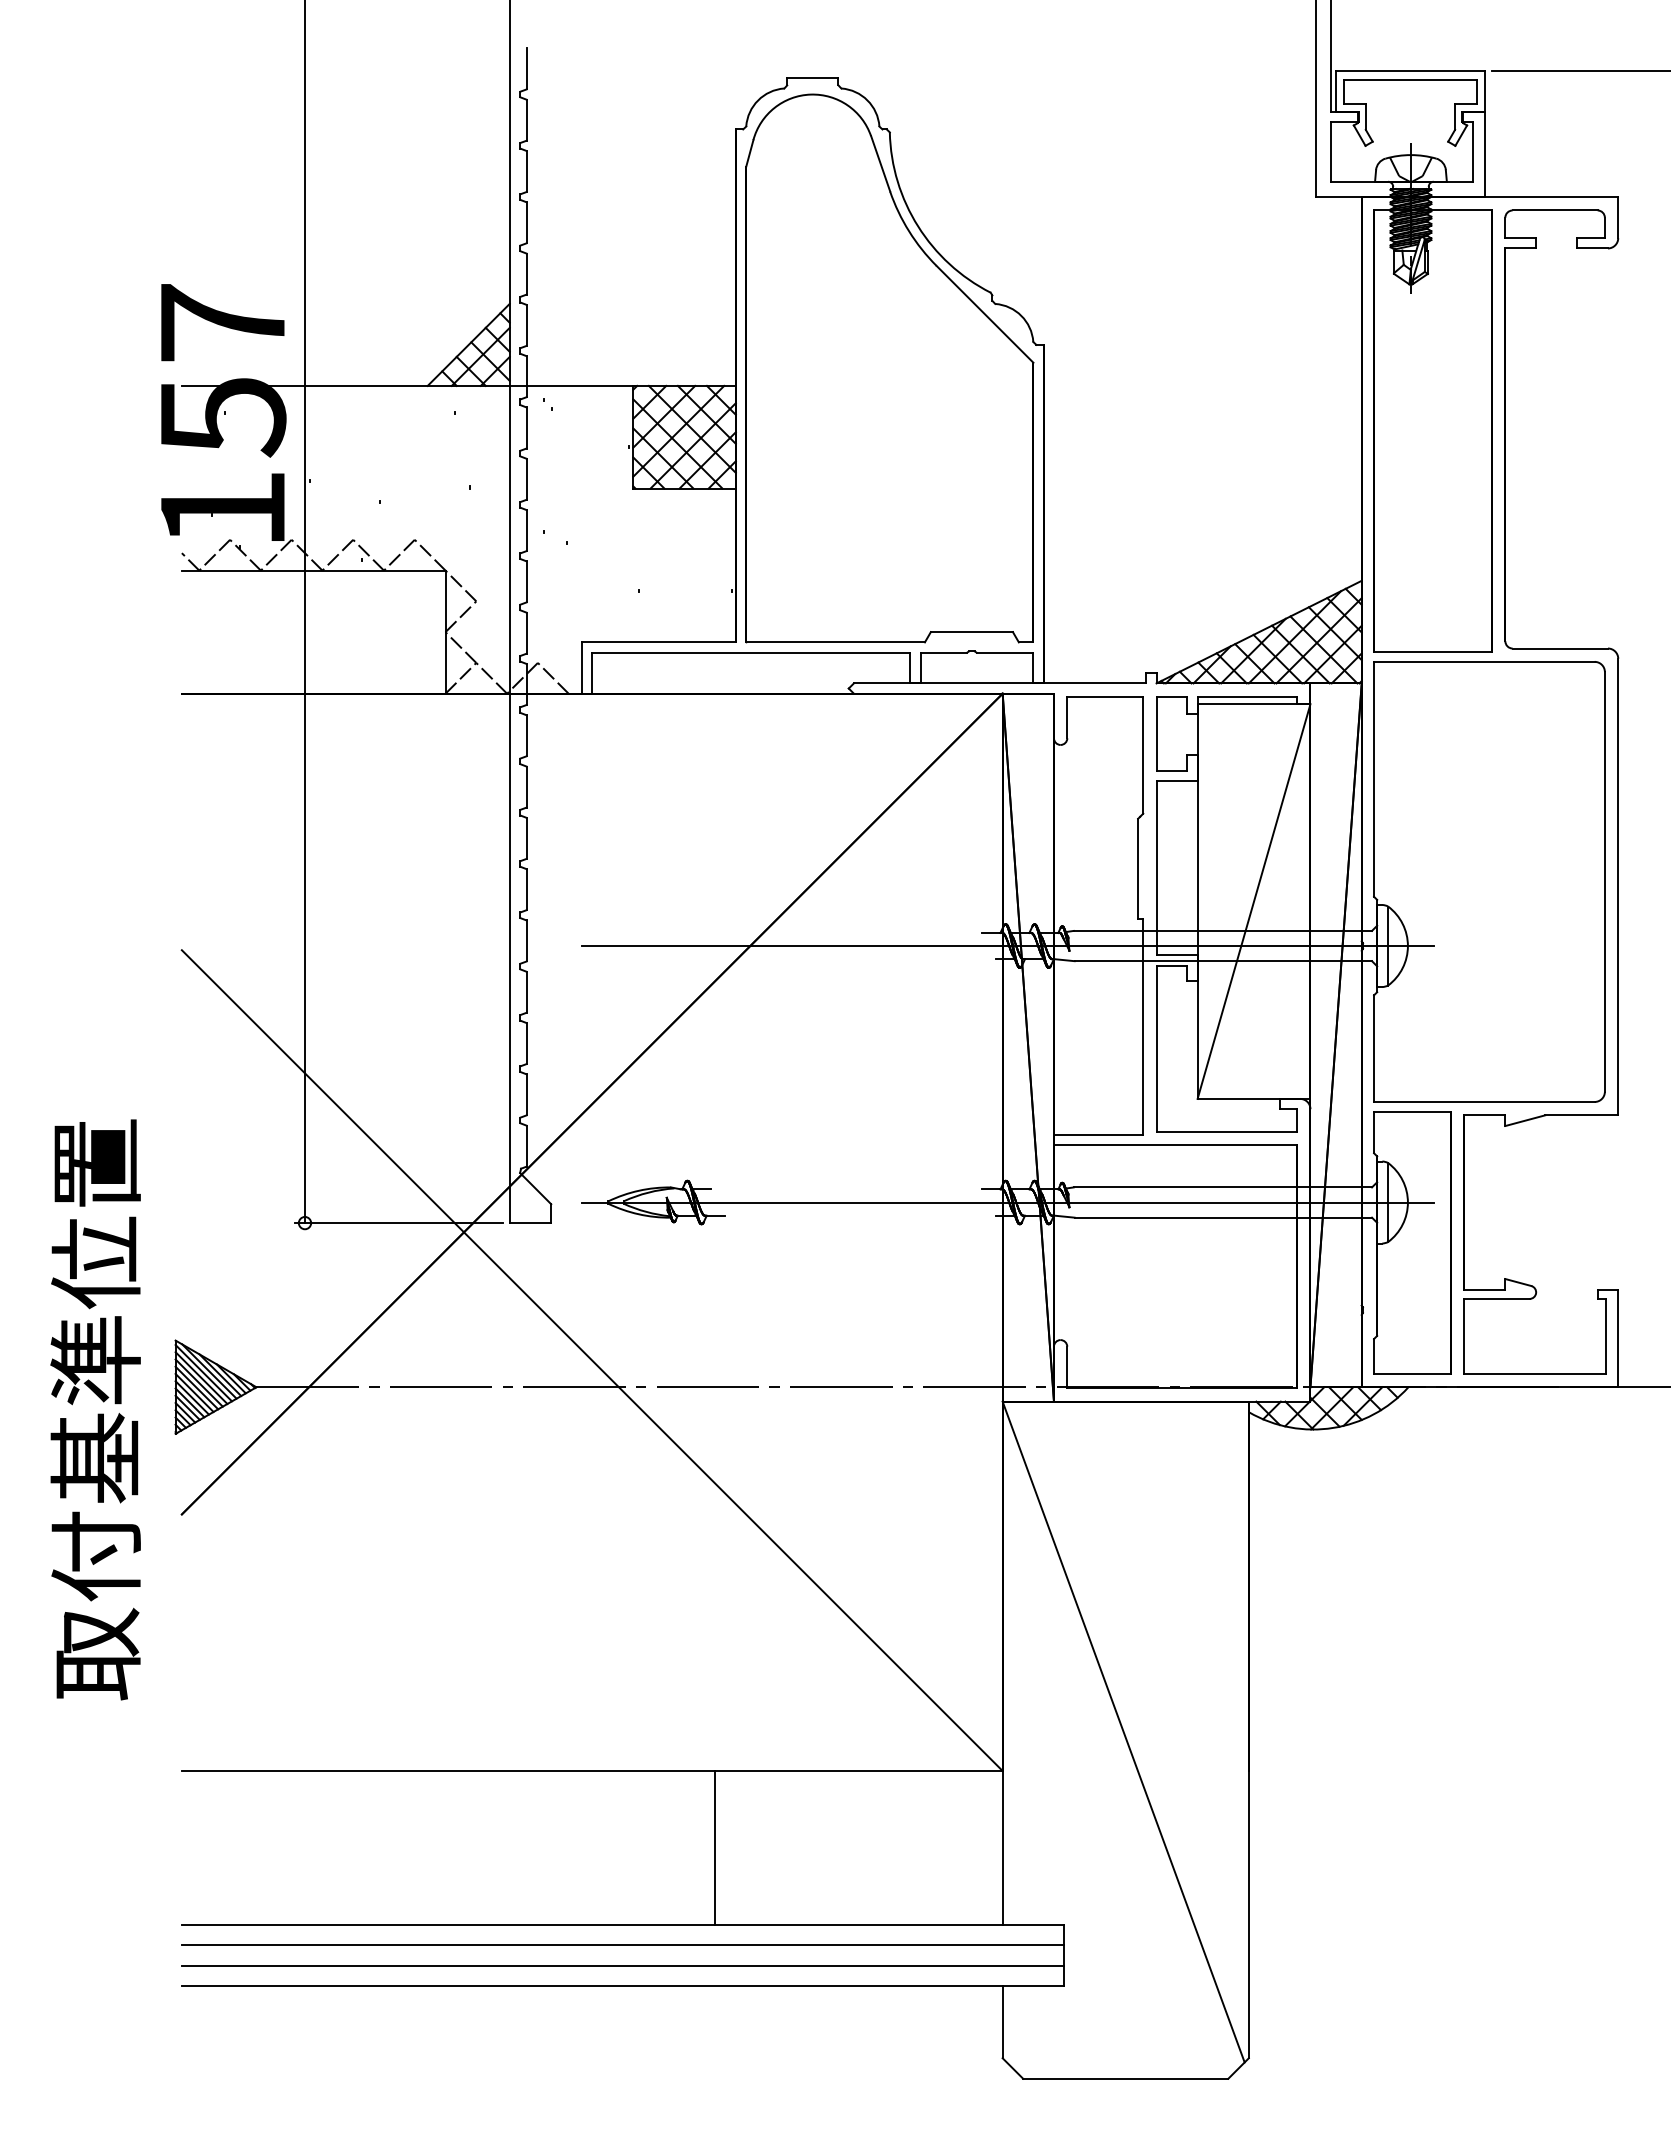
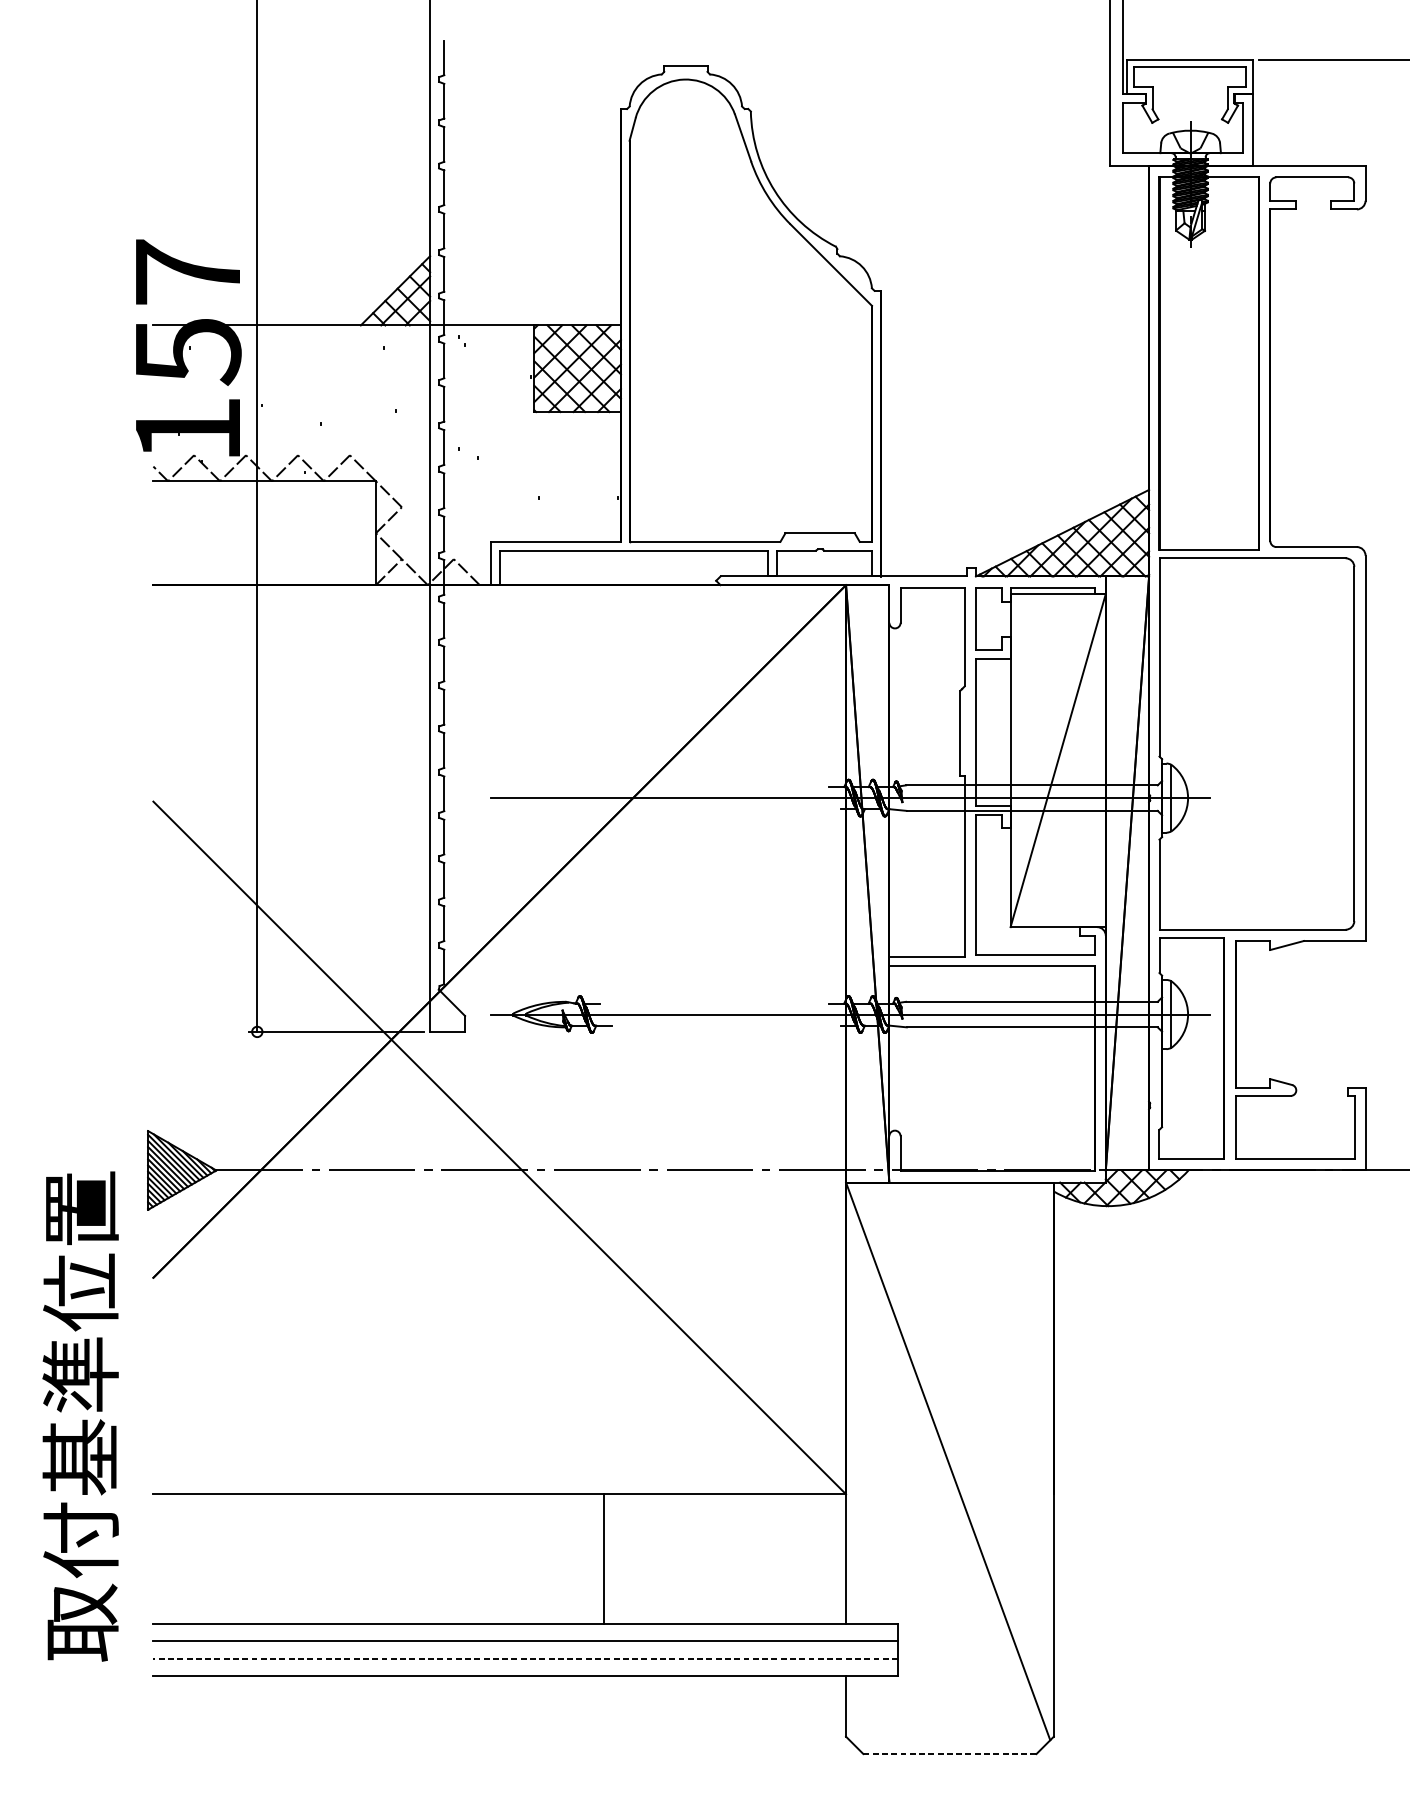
text: (95, 1409) -> (80, 1416), moved
line: (622, 1965) -> (525, 1658), solid -> dashed
line: (1125, 2078) -> (949, 1753), solid -> dashed

